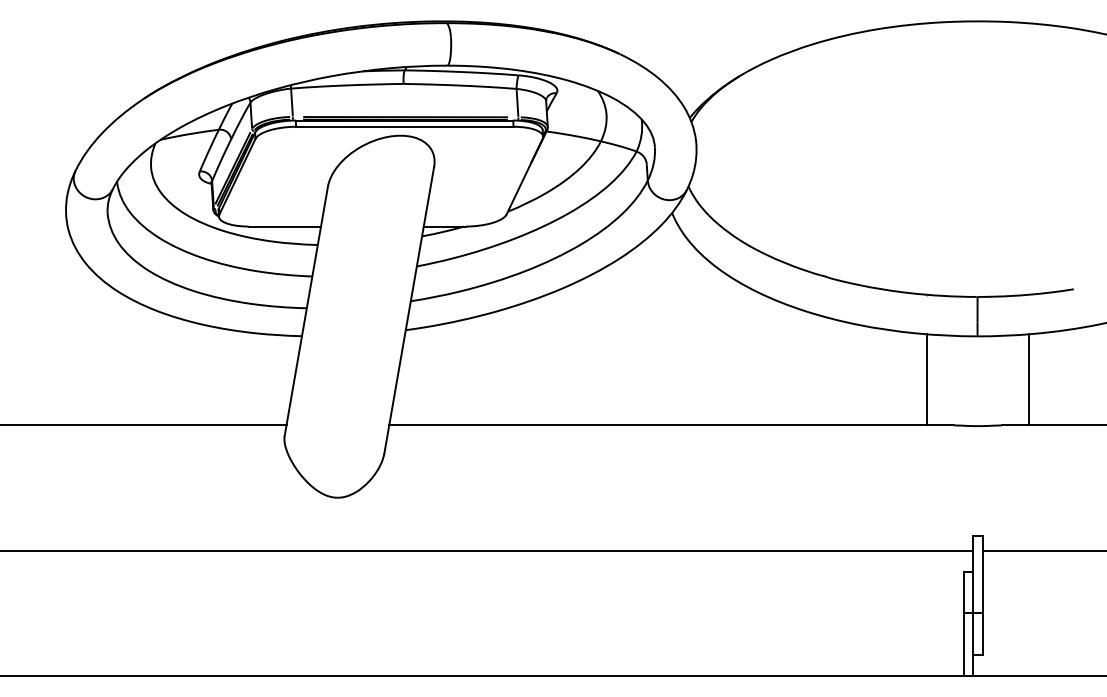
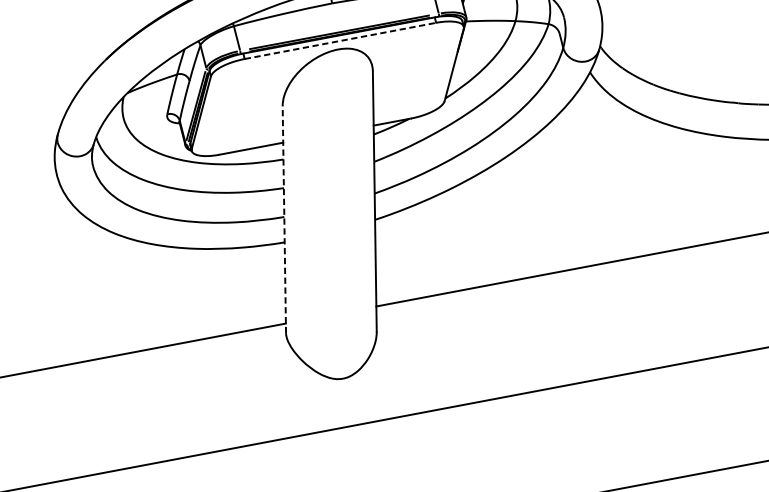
line: (404, 126) -> (340, 40), solid -> dashed
line: (306, 311) -> (284, 219), solid -> dashed

